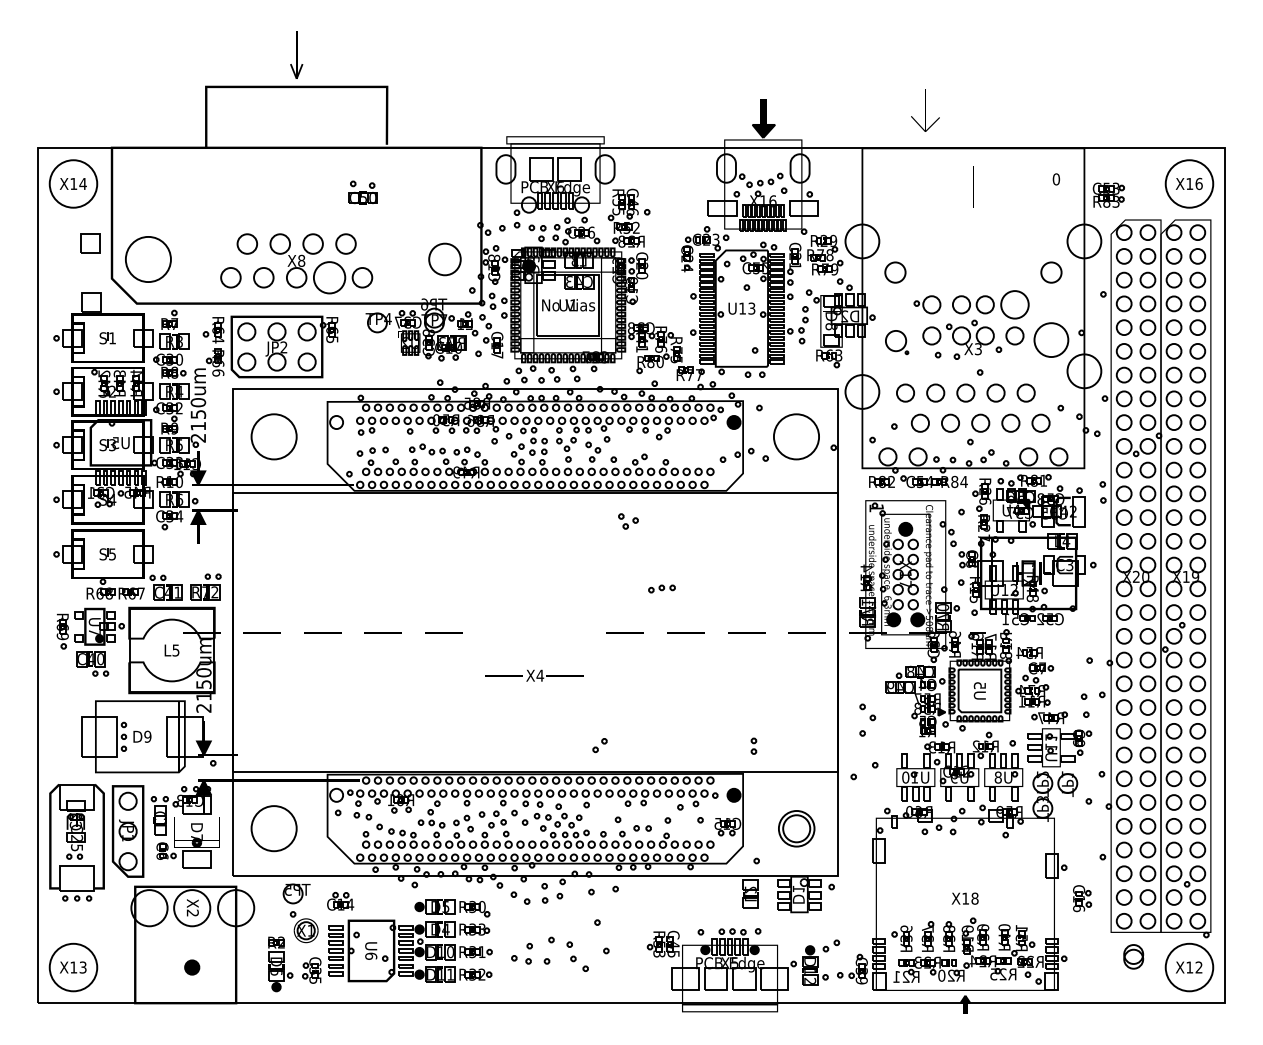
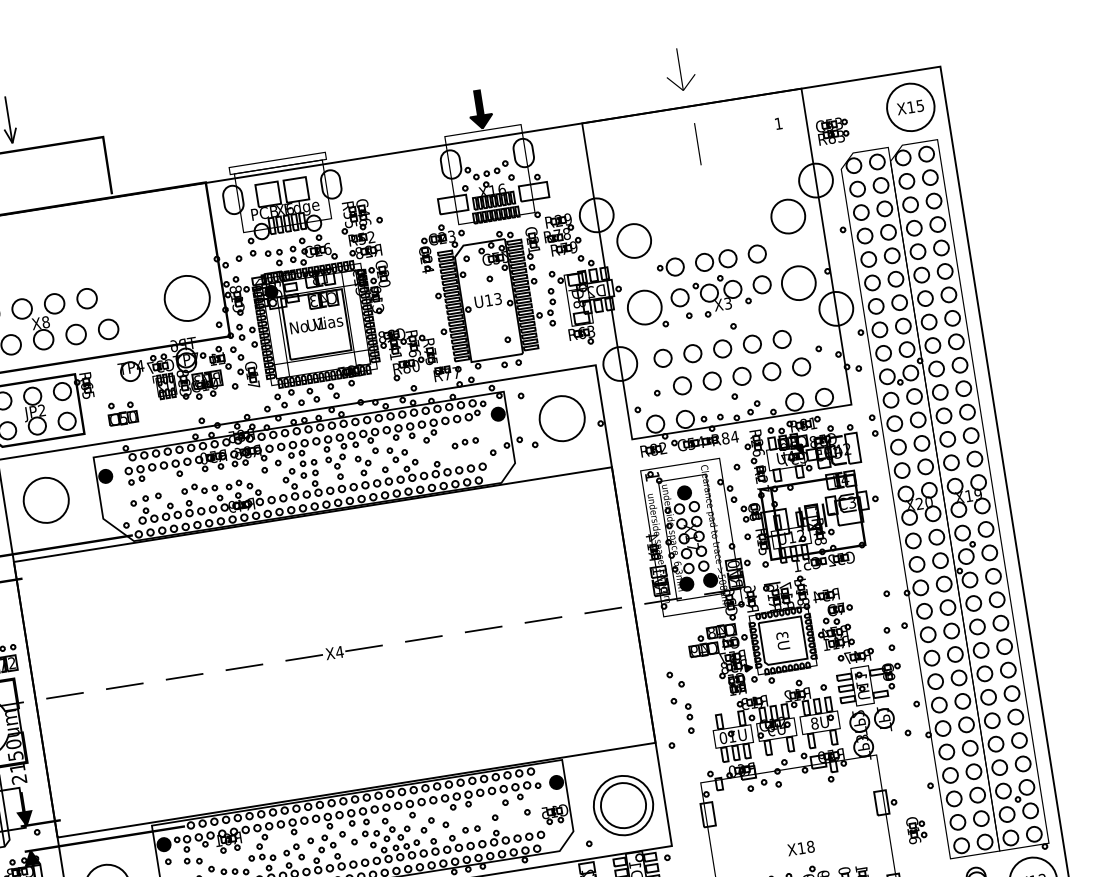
part: (925, 110) -> (680, 69), moved
text: (1056, 179) -> (778, 123), 0 -> 1
text: (1198, 183) -> (919, 105), X16 -> X15
part: (362, 192) -> (121, 413), moved
circle: (444, 259) -> (186, 298), size x1.43
circle: (895, 272) -> (634, 240), size x1.67
circle: (1051, 272) -> (788, 216), size x1.67
circle: (329, 277) -> (76, 334), size x0.62
circle: (1014, 304) -> (756, 253), size x0.62
part: (896, 342) -> (646, 309), size x1.67
fill: (336, 422) -> (105, 476), added
part: (628, 521) -> (397, 454), moved
part: (661, 588) -> (464, 442), moved
text: (534, 675) -> (334, 652), moved
text: (979, 685) -> (781, 635), U5 -> U3
part: (599, 745) -> (427, 825), moved
part: (753, 745) -> (688, 711), moved
fill: (336, 794) -> (163, 843), added
part: (796, 828) -> (623, 805), size x1.67

